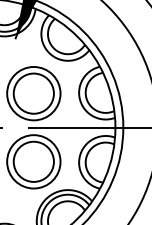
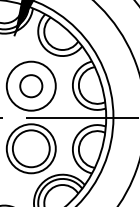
circle: (32, 92) -> (30, 85), size x0.6

